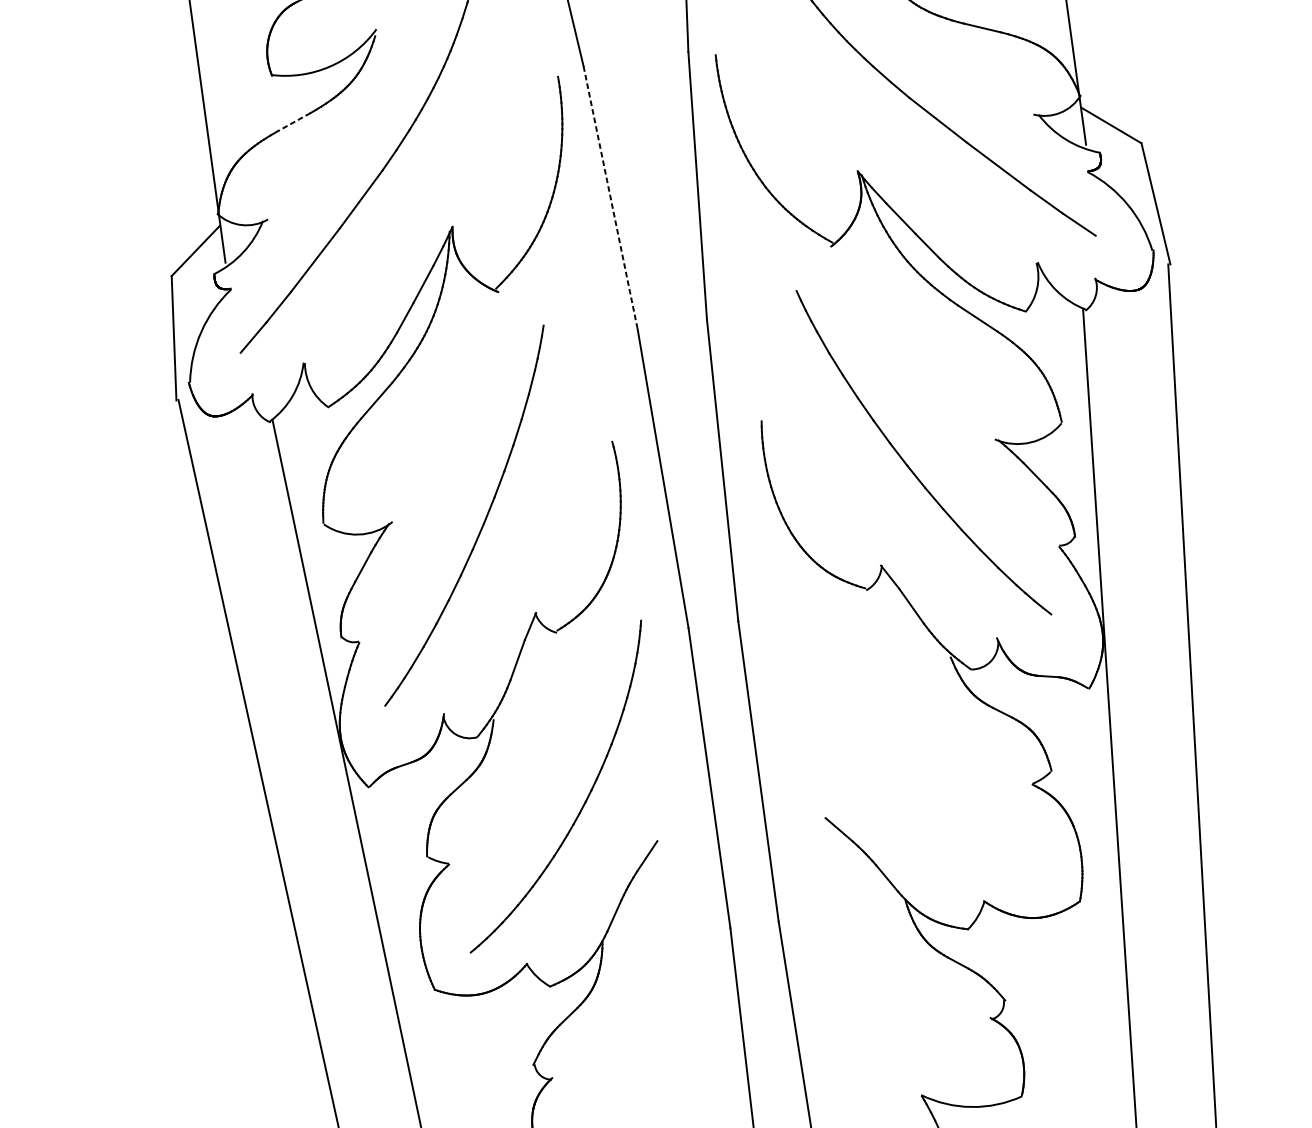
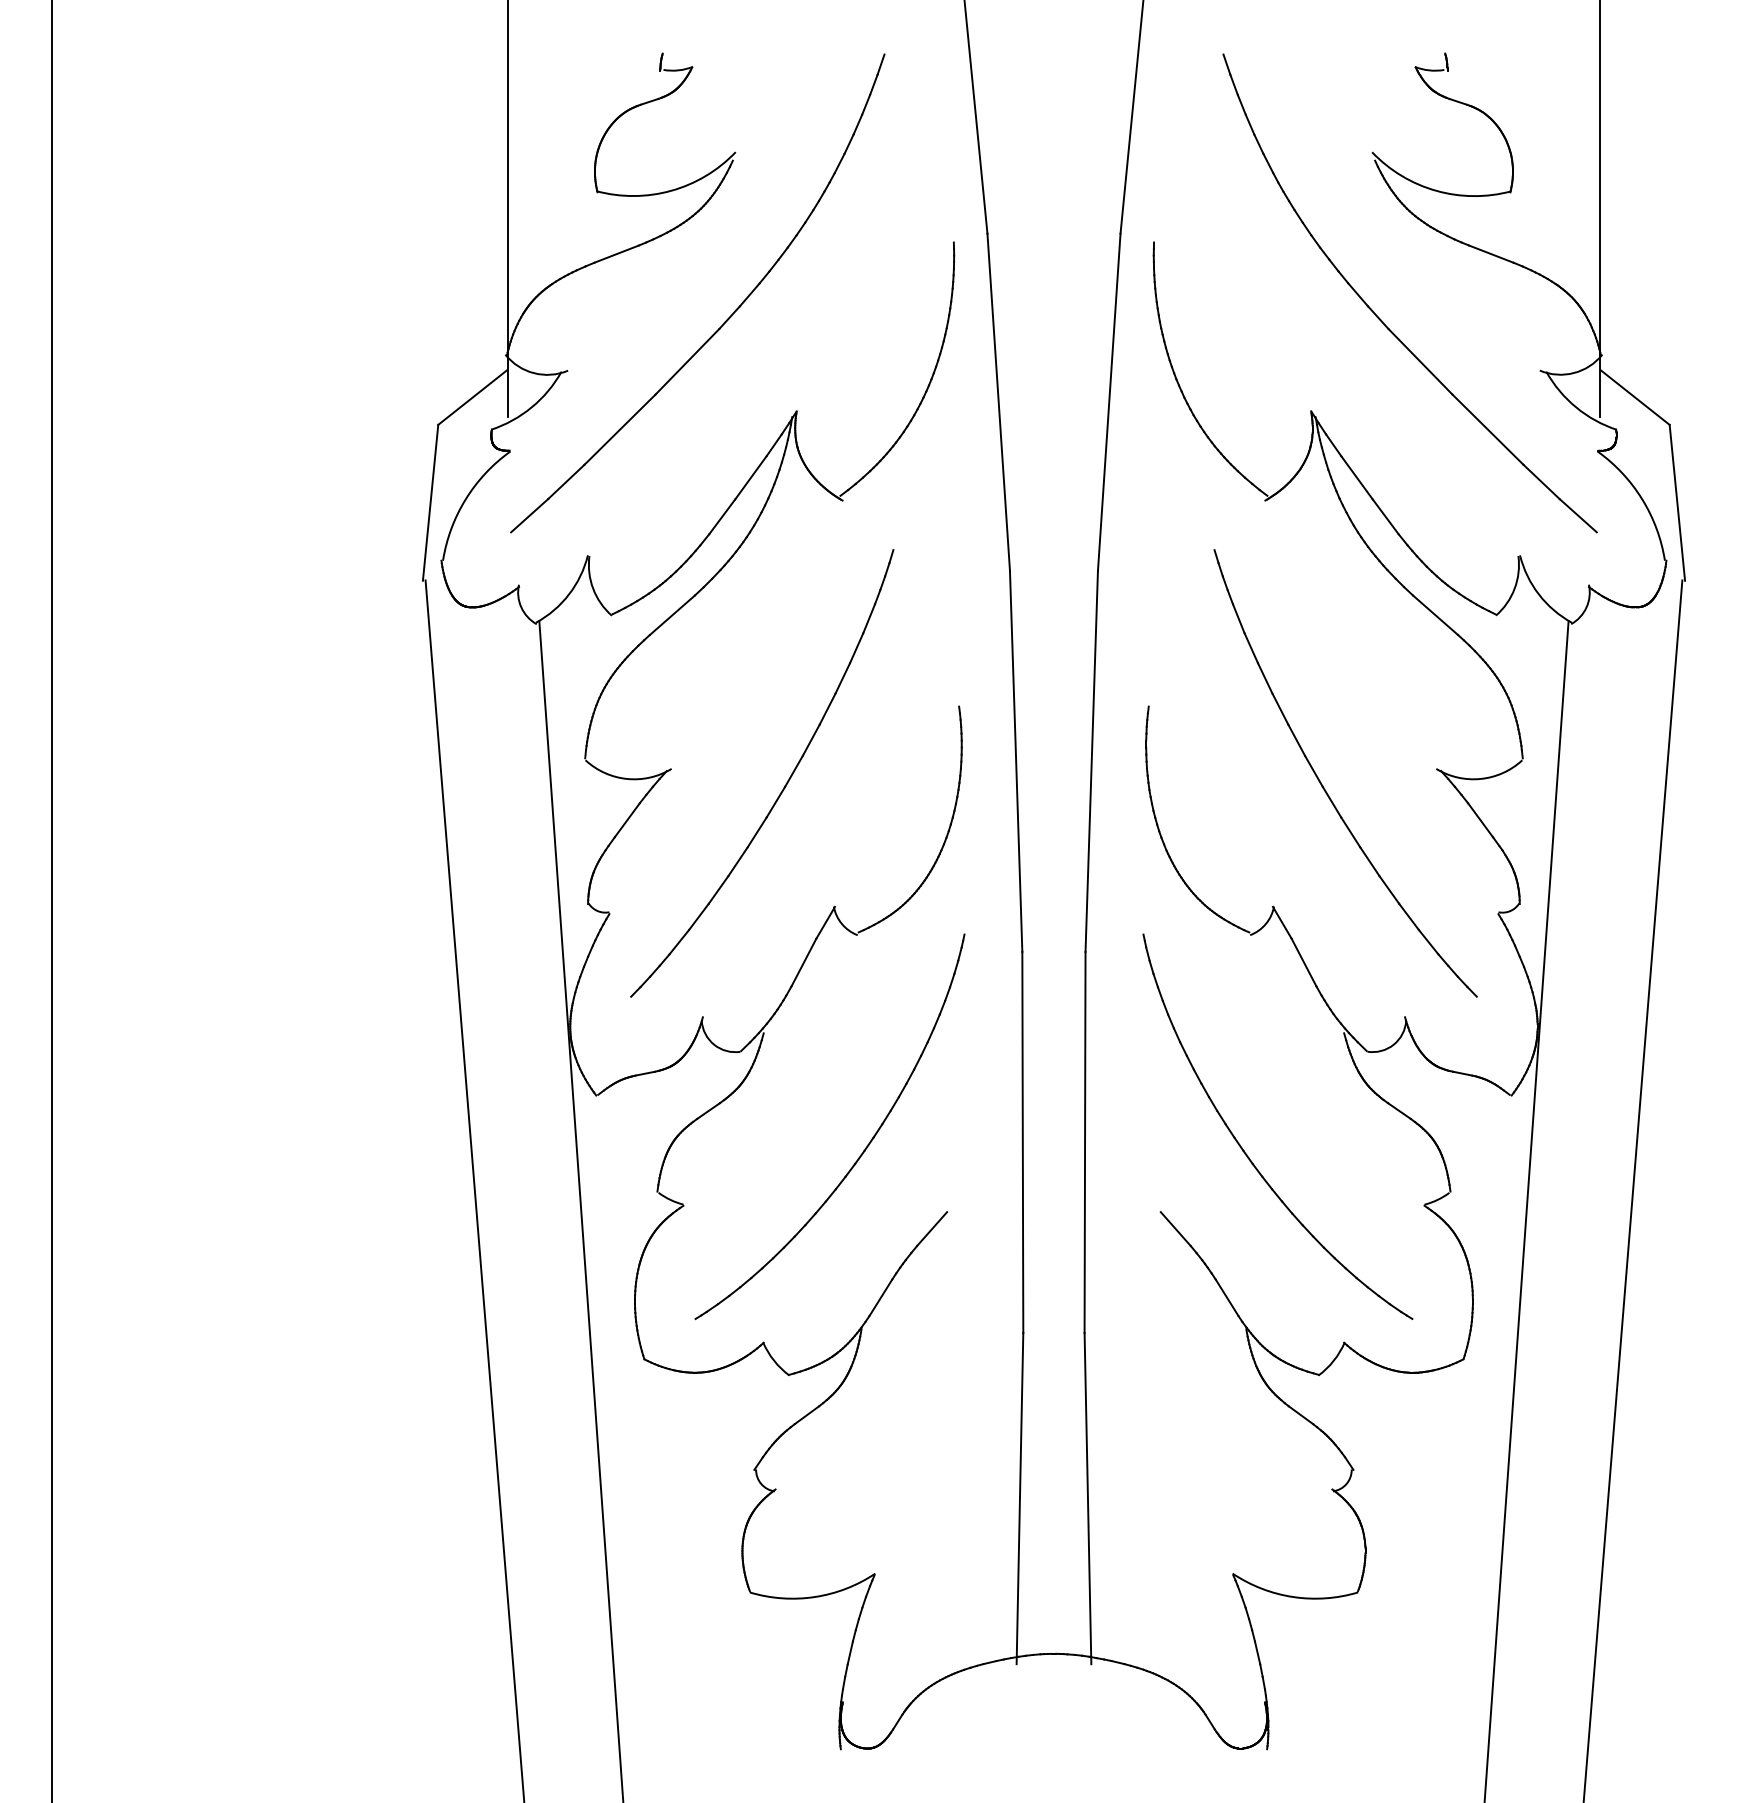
line: (293, 122) -> (616, 254), dashed -> solid
line: (610, 198) -> (998, 402), dashed -> solid
part: (885, 761) -> (1245, 1151), added

